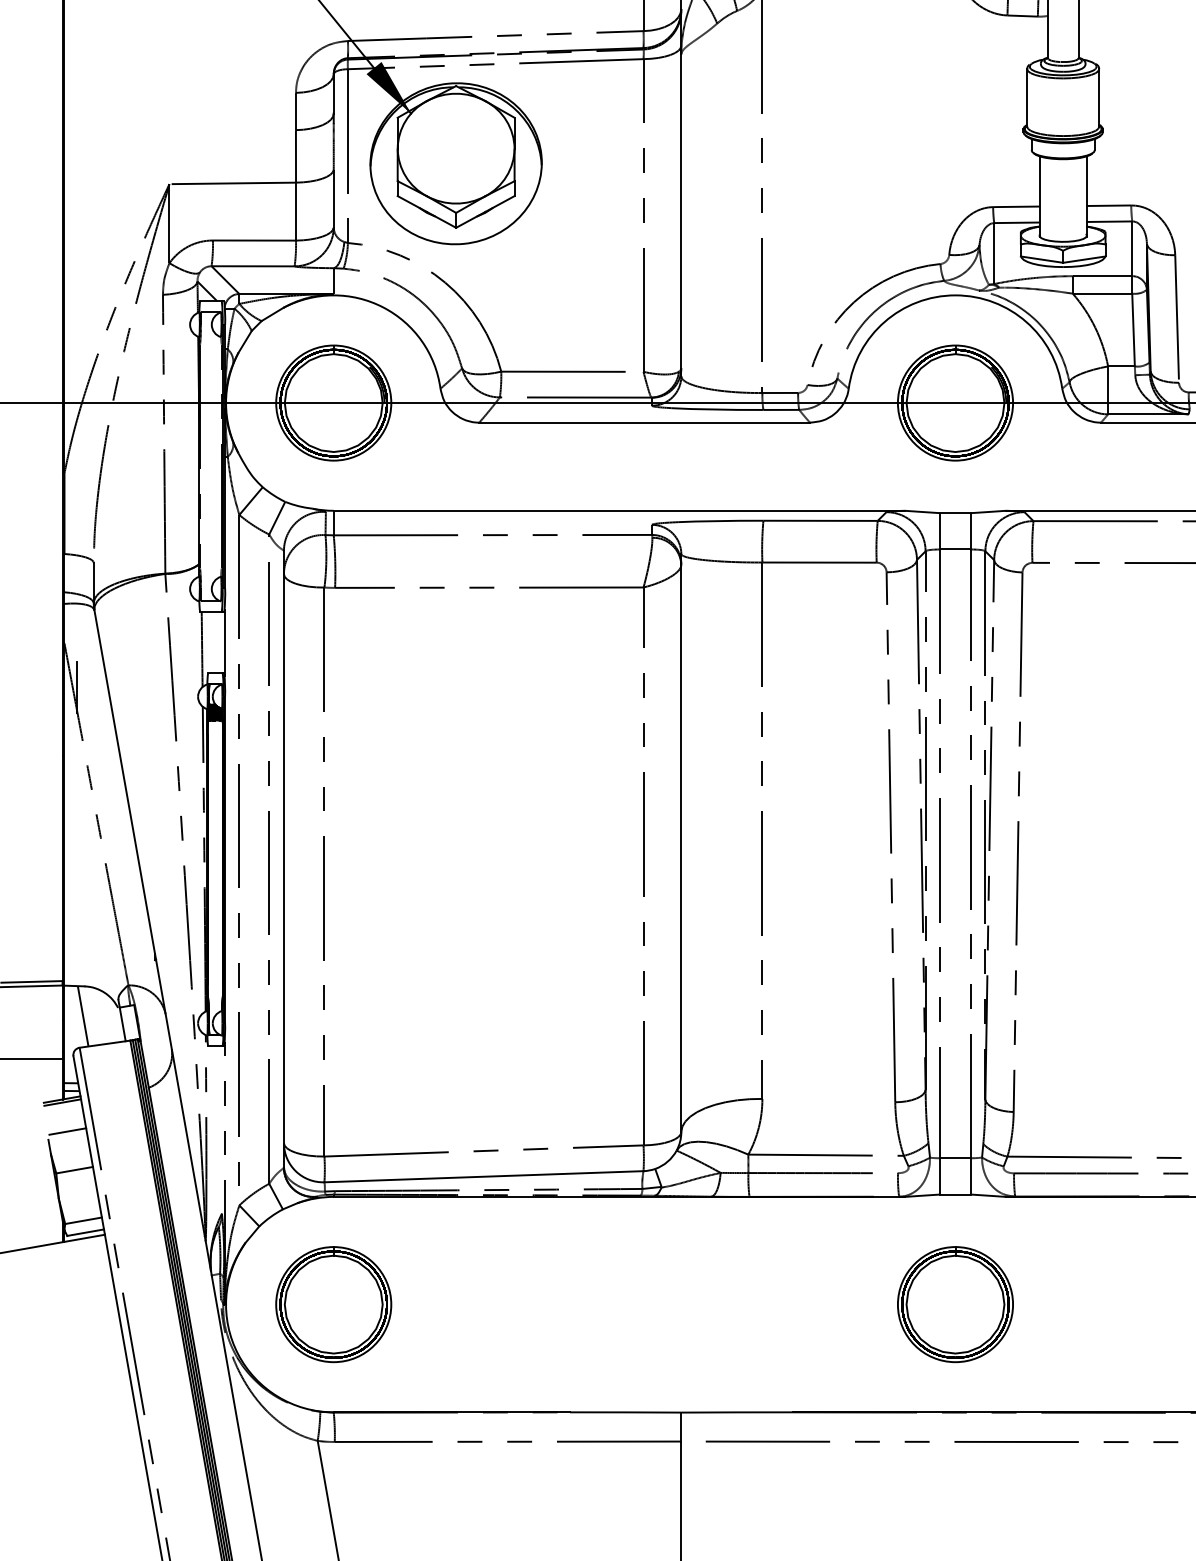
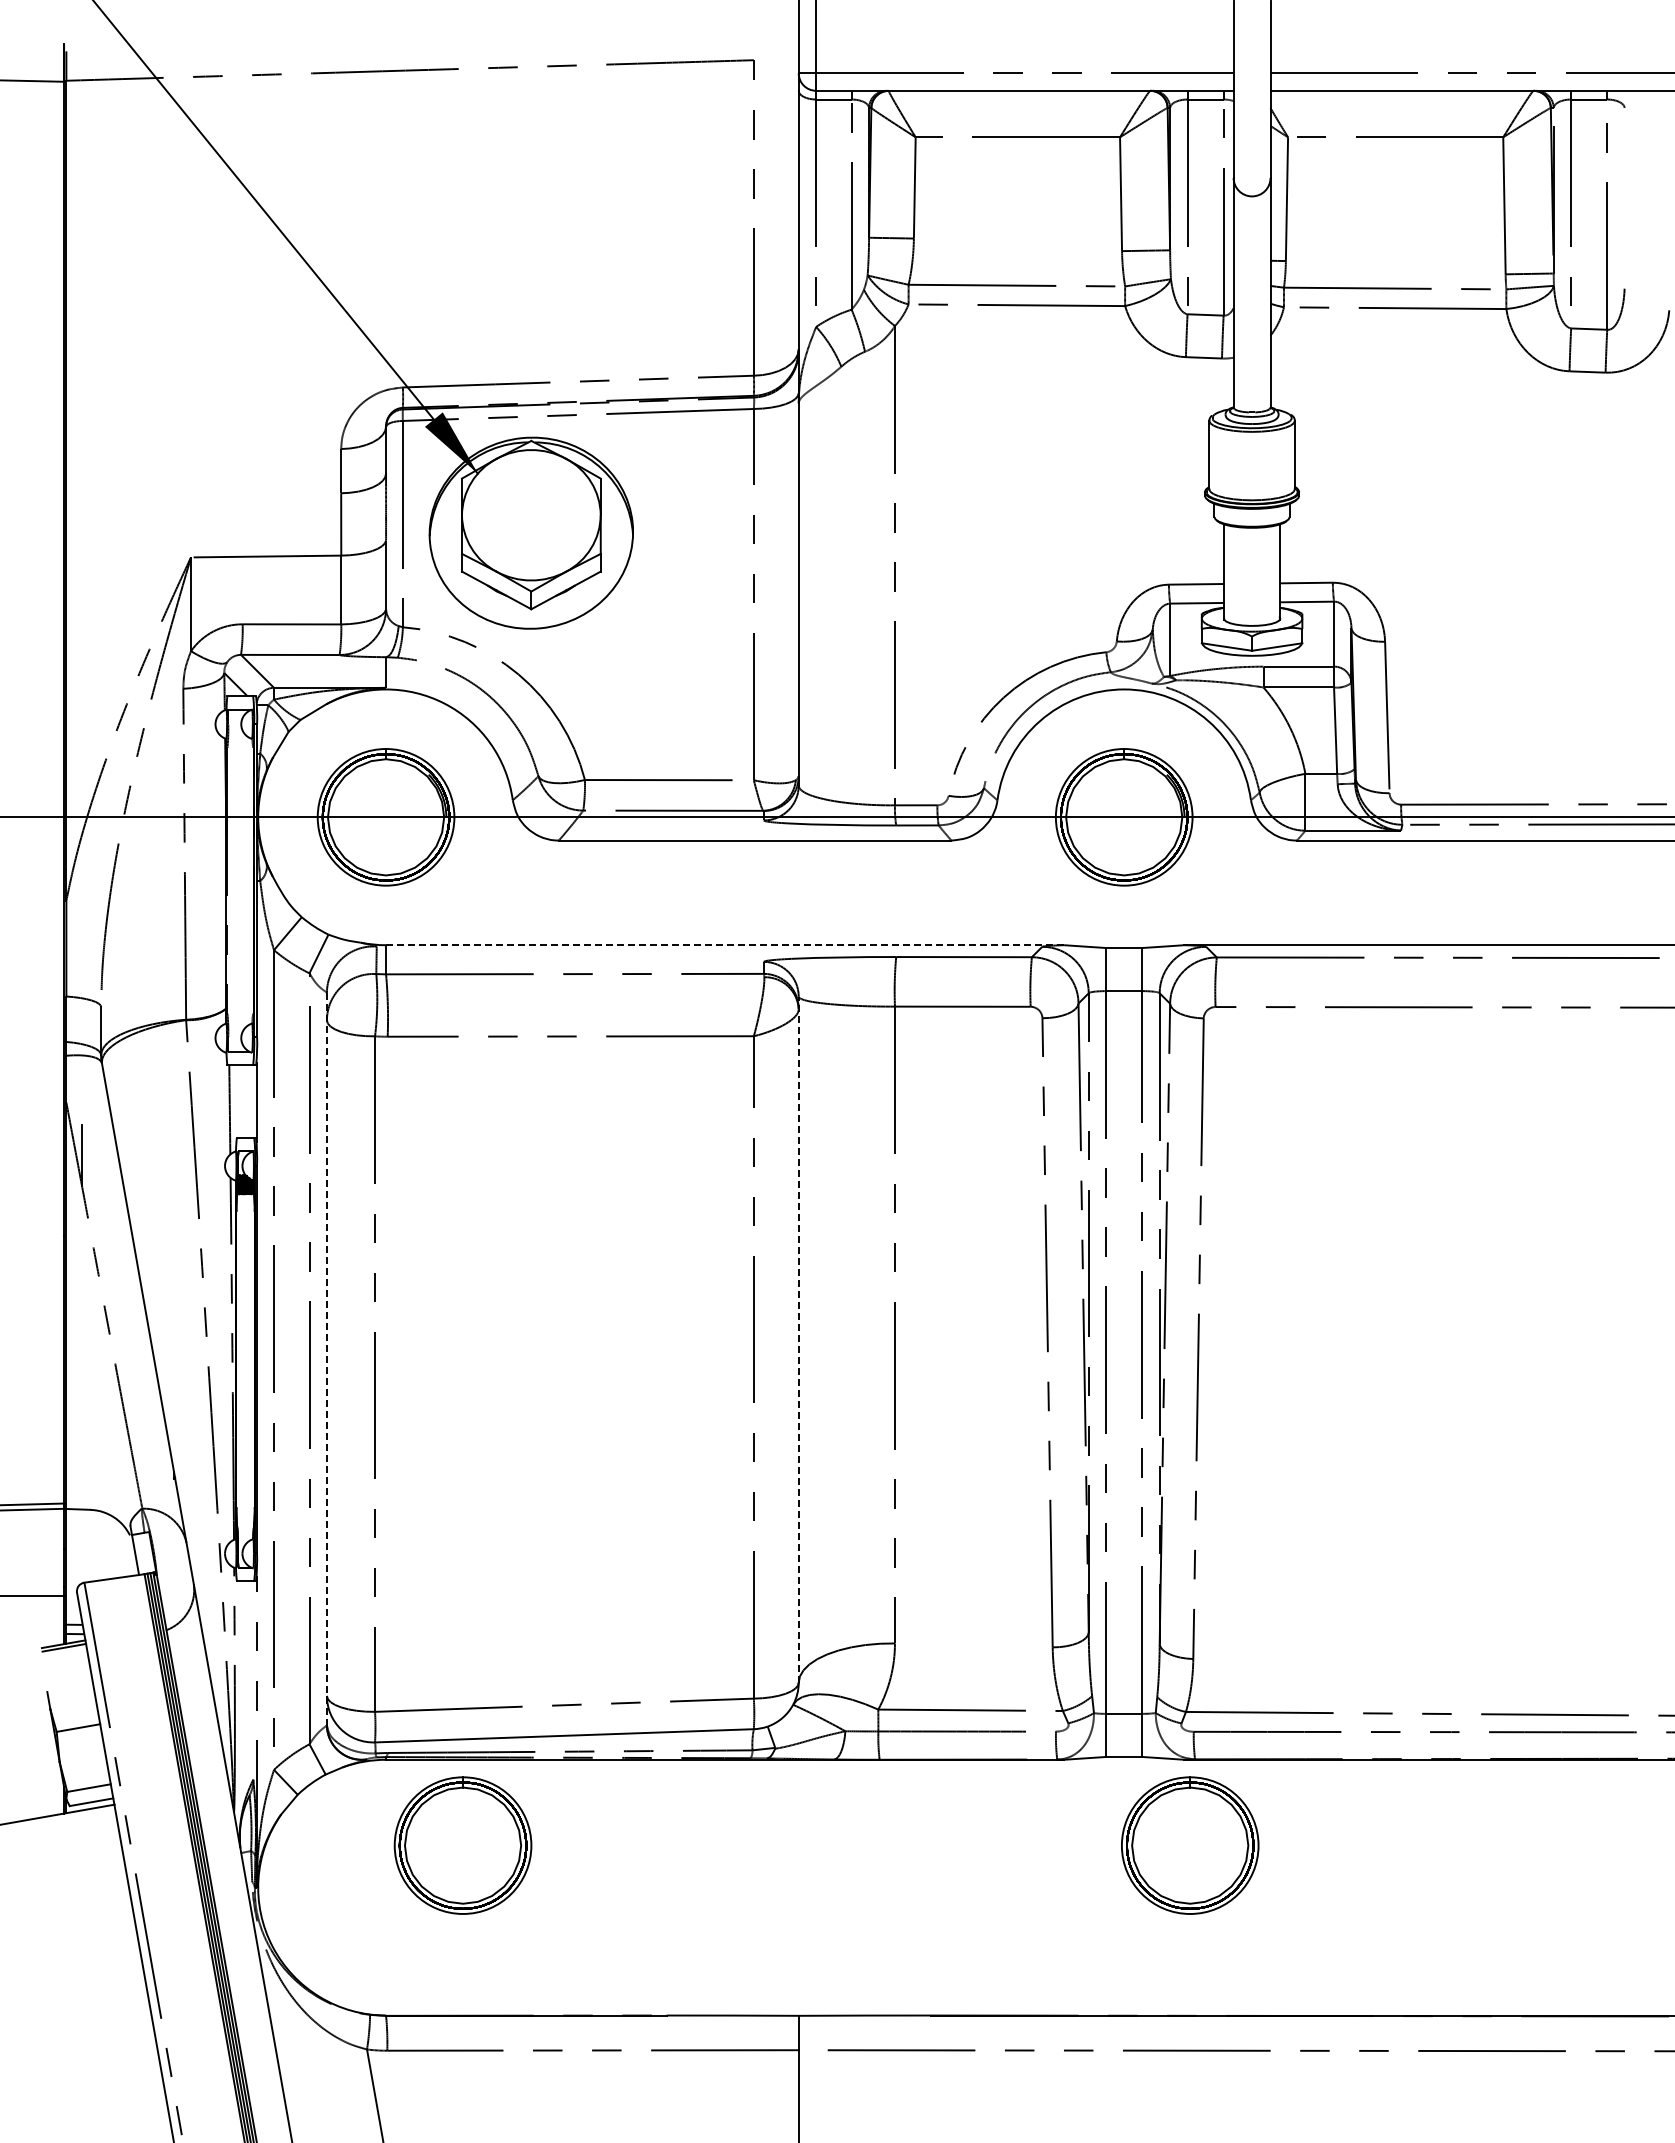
line: (618, 511) -> (724, 945), solid -> dashed
line: (681, 842) -> (798, 1339), solid -> dashed
line: (283, 859) -> (326, 1359), solid -> dashed
line: (83, 1016) -> (88, 1545), removed
line: (67, 1130) -> (70, 1681), removed
part: (333, 1304) -> (462, 1845), moved
part: (955, 1304) -> (1190, 1845), moved

